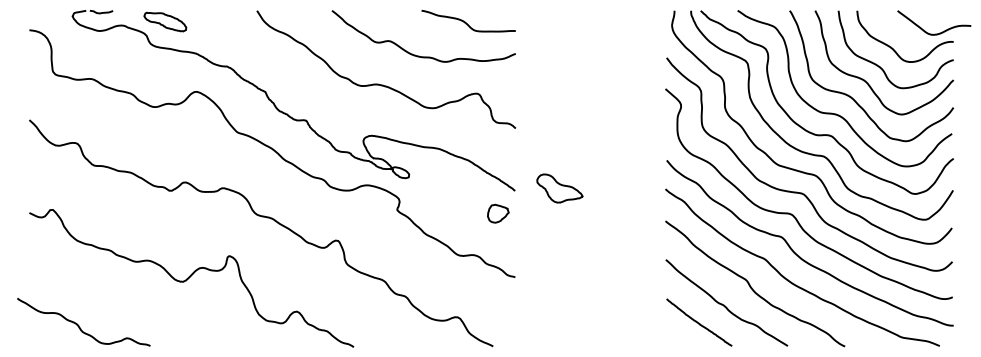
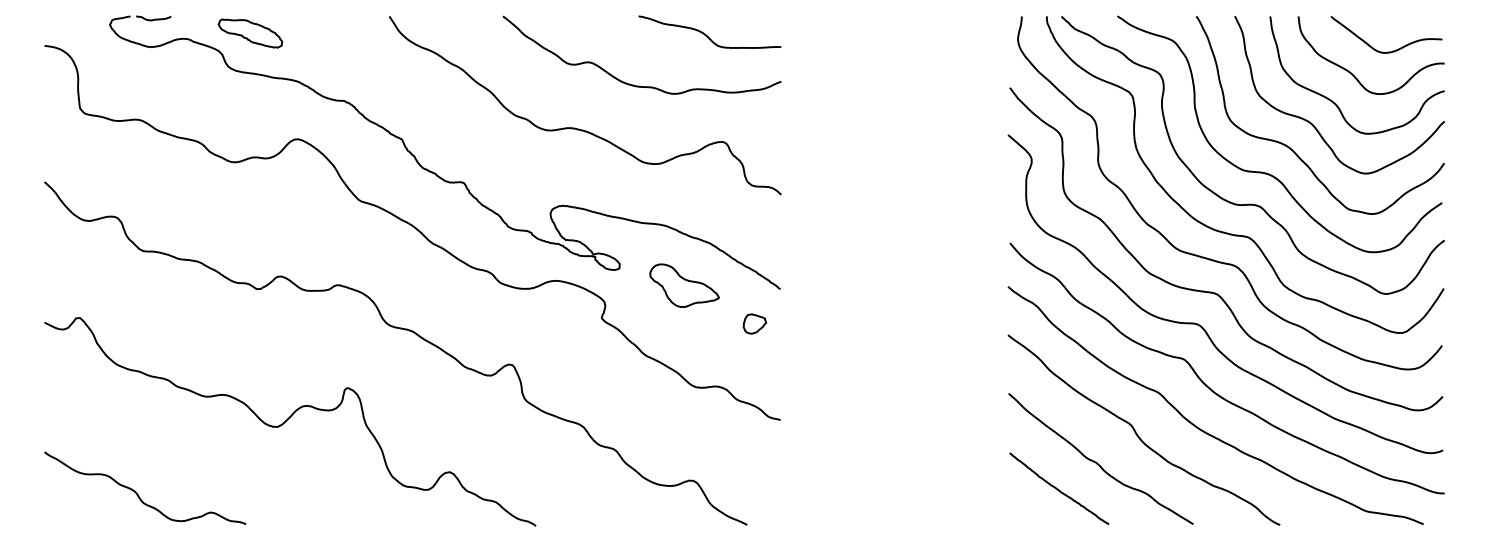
curve: (934, 33) -> (1386, 50), moved
part: (559, 188) -> (683, 285), moved
part: (498, 213) -> (755, 323), size x0.71
curve: (79, 325) -> (138, 493), moved

